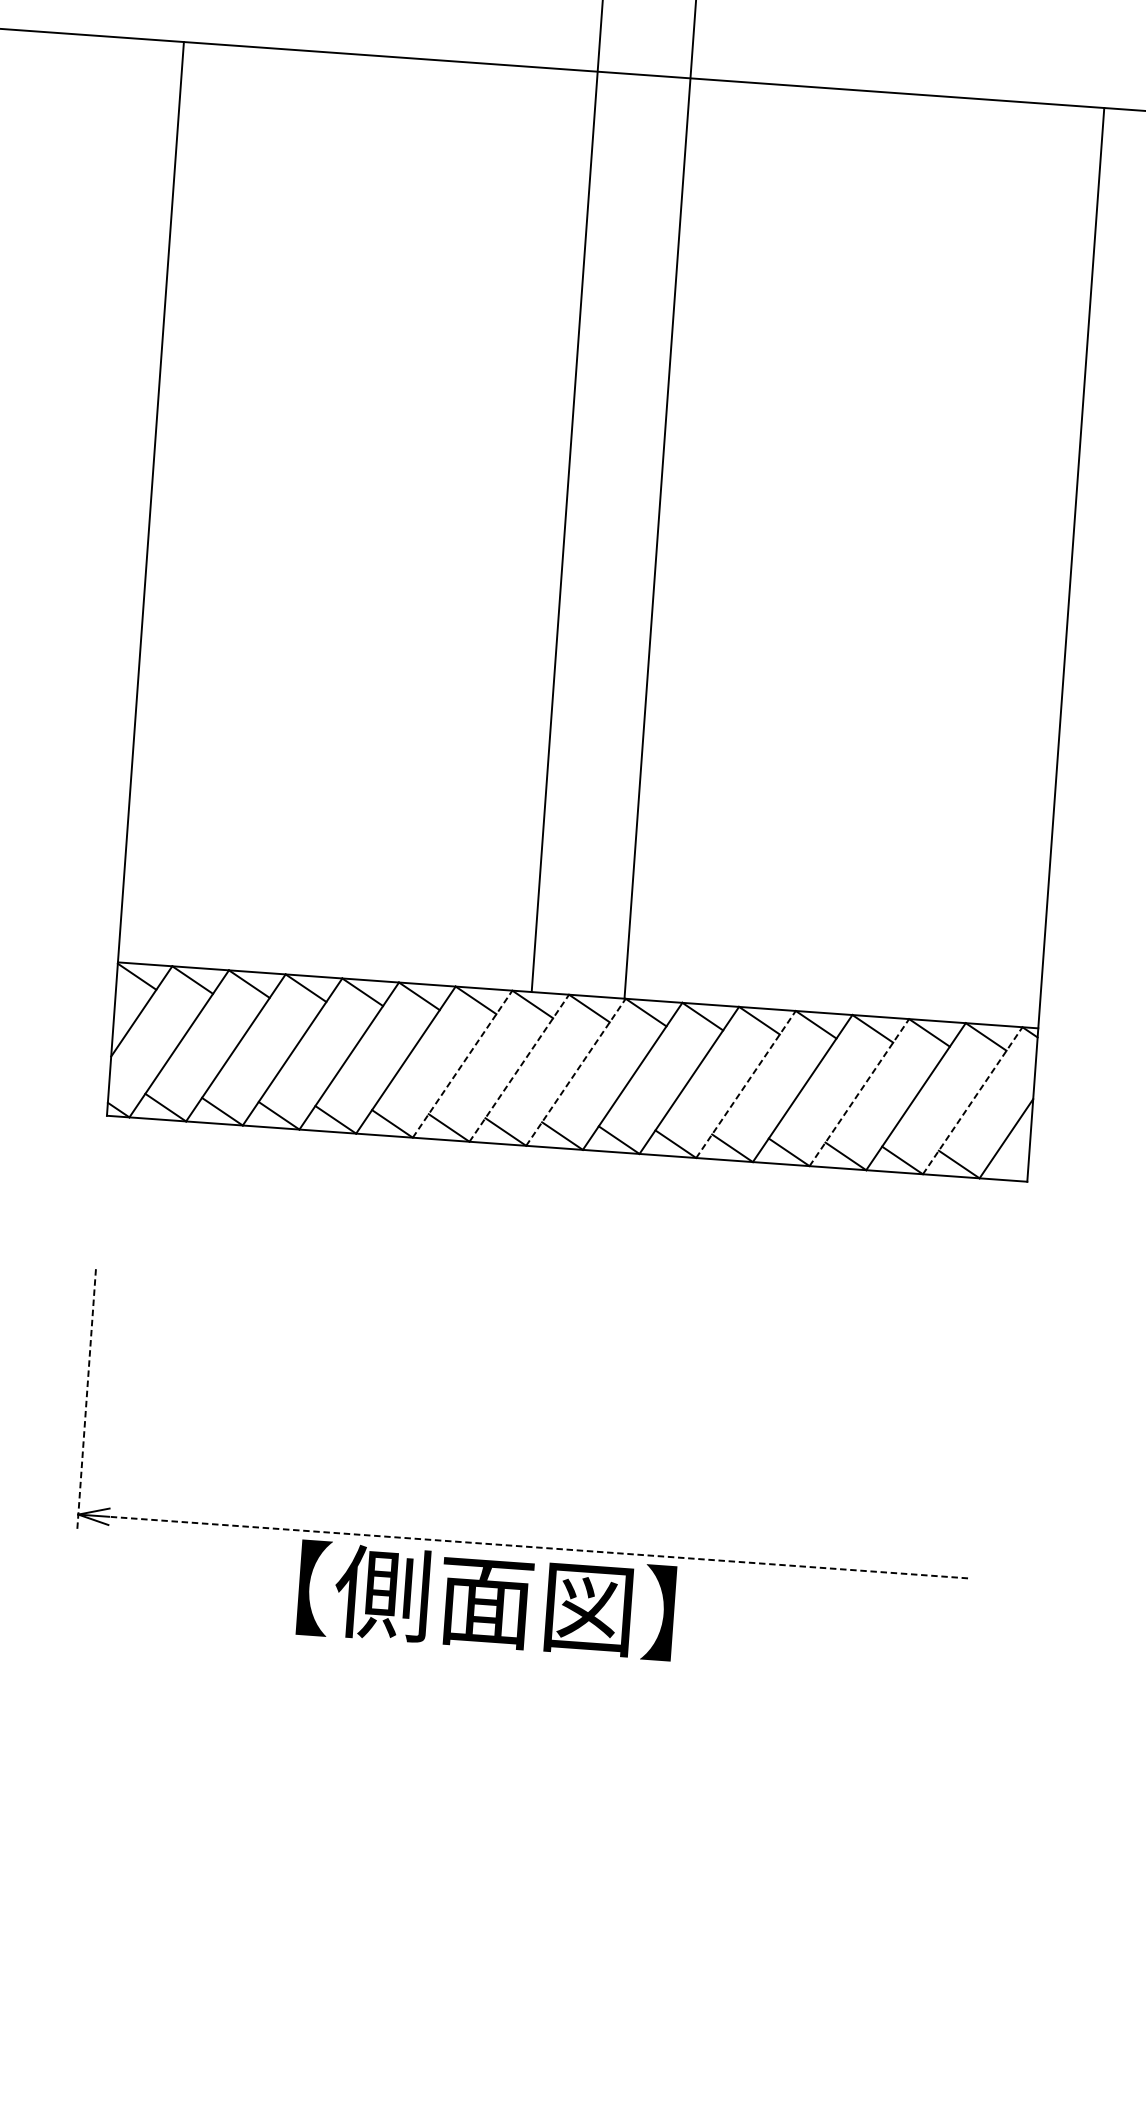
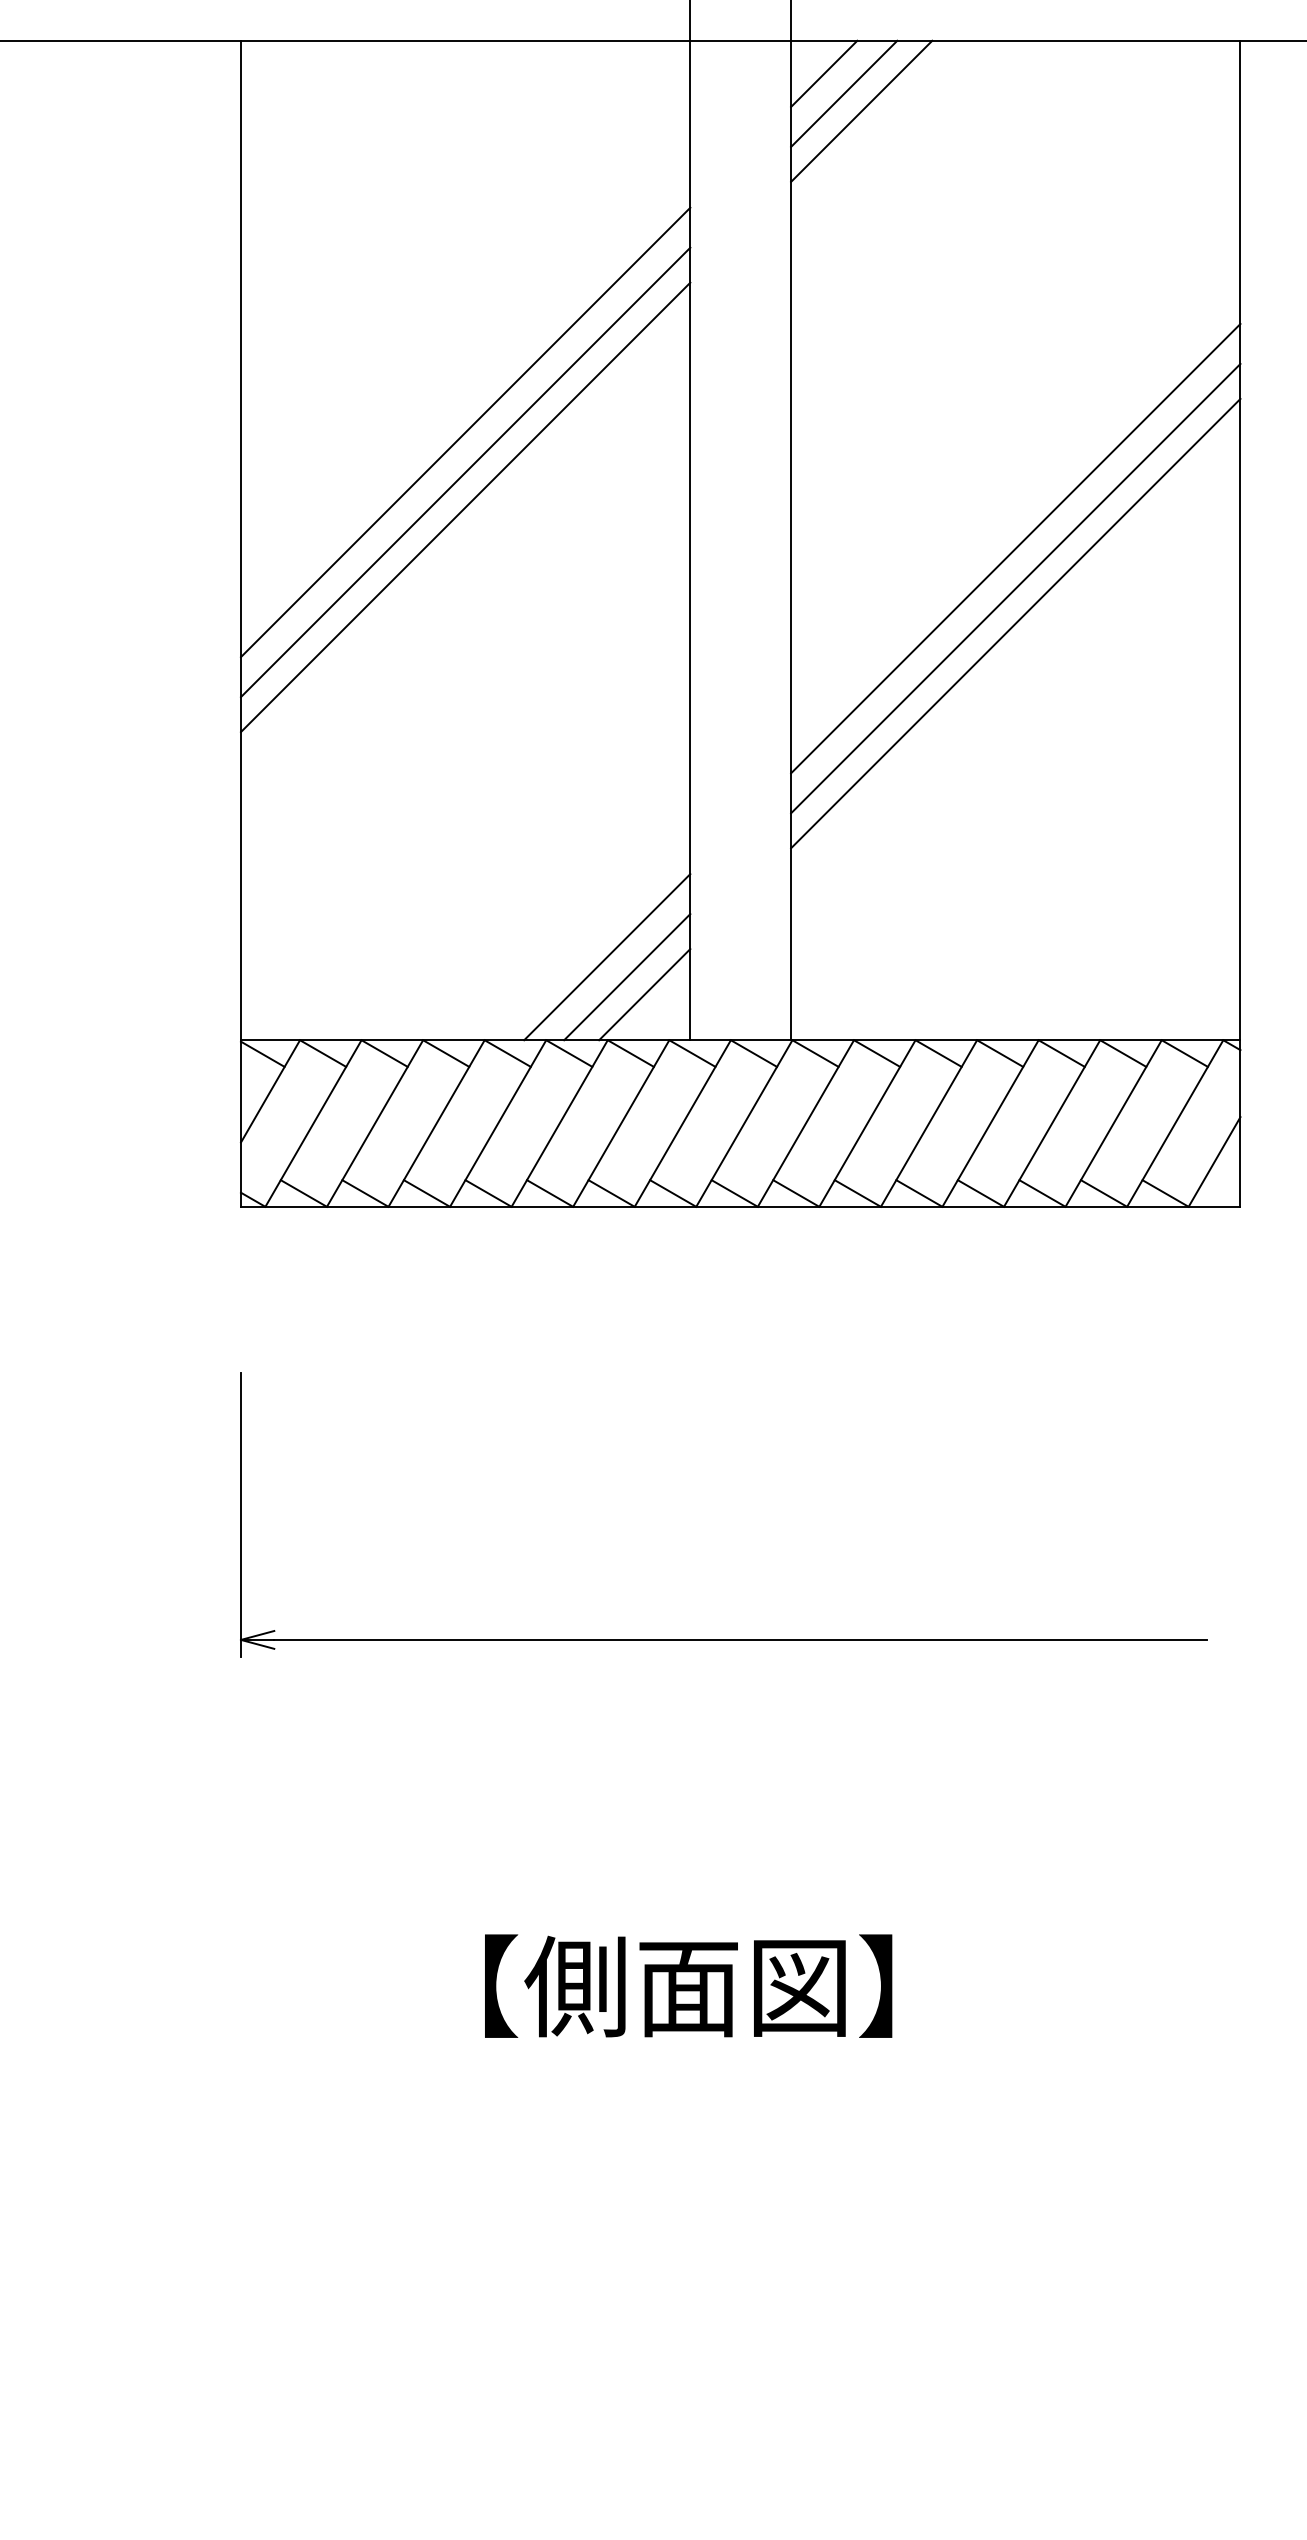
line: (719, 110) -> (824, 73), added
line: (736, 130) -> (844, 93), added
line: (750, 147) -> (861, 110), added
line: (364, 417) -> (465, 432), added
line: (362, 454) -> (465, 472), added
line: (359, 486) -> (465, 507), added
line: (863, 560) -> (1015, 548), added
line: (860, 597) -> (1015, 588), added
line: (858, 629) -> (1015, 623), added
line: (460, 910) -> (607, 957), added
line: (477, 930) -> (627, 977), added
line: (492, 946) -> (644, 994), added
line: (462, 1064) -> (621, 1123), dashed -> solid
line: (519, 1068) -> (683, 1123), dashed -> solid
line: (576, 1072) -> (744, 1123), dashed -> solid
line: (746, 1084) -> (929, 1123), dashed -> solid
line: (859, 1092) -> (1052, 1123), dashed -> solid
line: (972, 1100) -> (1175, 1123), dashed -> solid
line: (87, 1399) -> (241, 1514), dashed -> solid
line: (538, 1547) -> (740, 1639), dashed -> solid
text: (486, 1599) -> (688, 1985), moved

